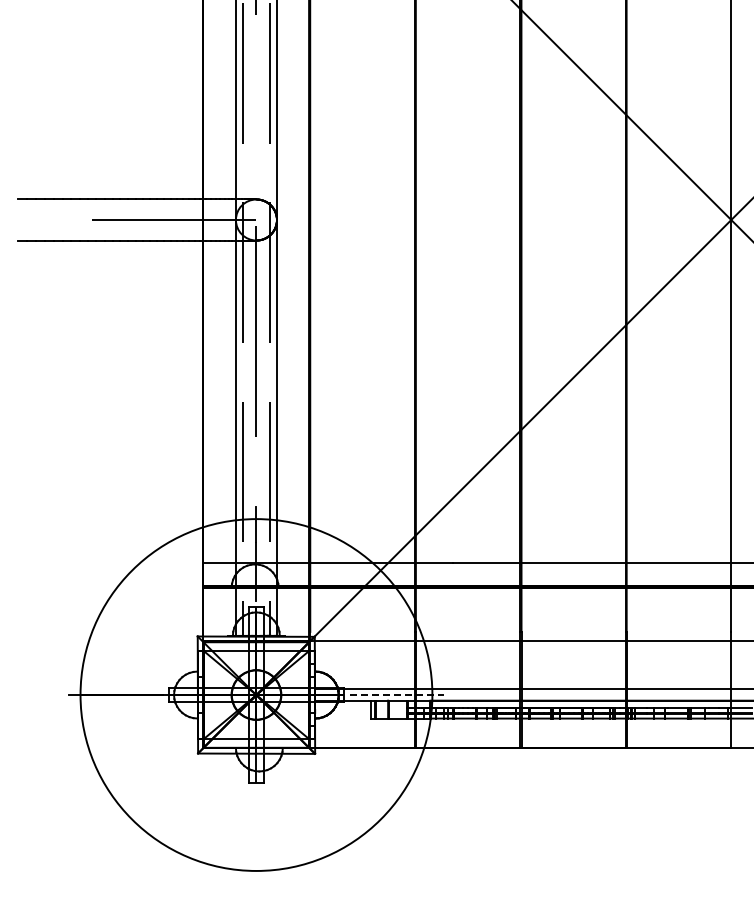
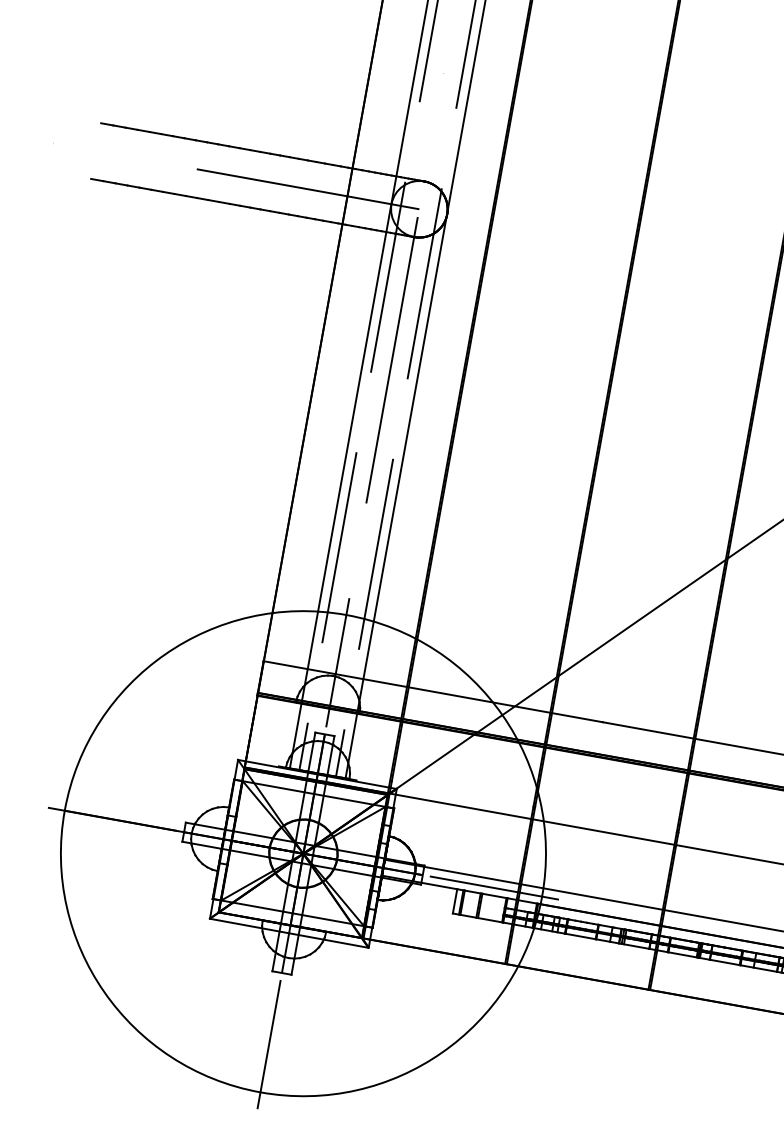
line: (397, 695) -> (494, 888), dashed -> solid
line: (256, 835) -> (269, 1044), added

